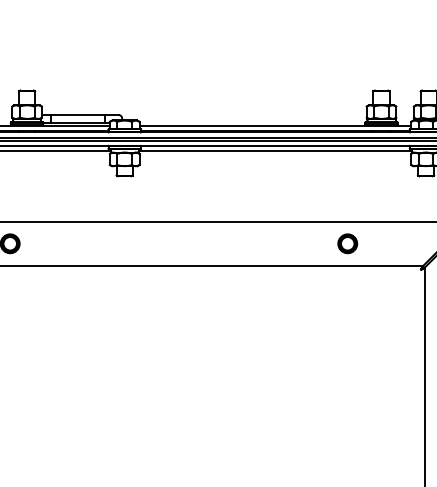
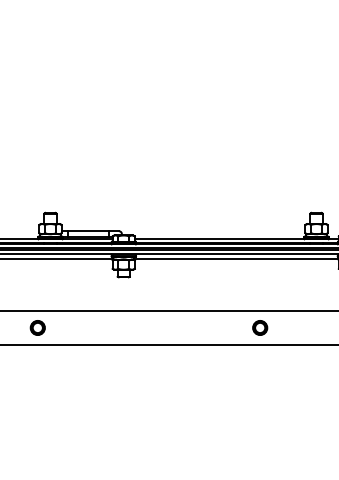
part: (348, 243) -> (260, 327), moved

